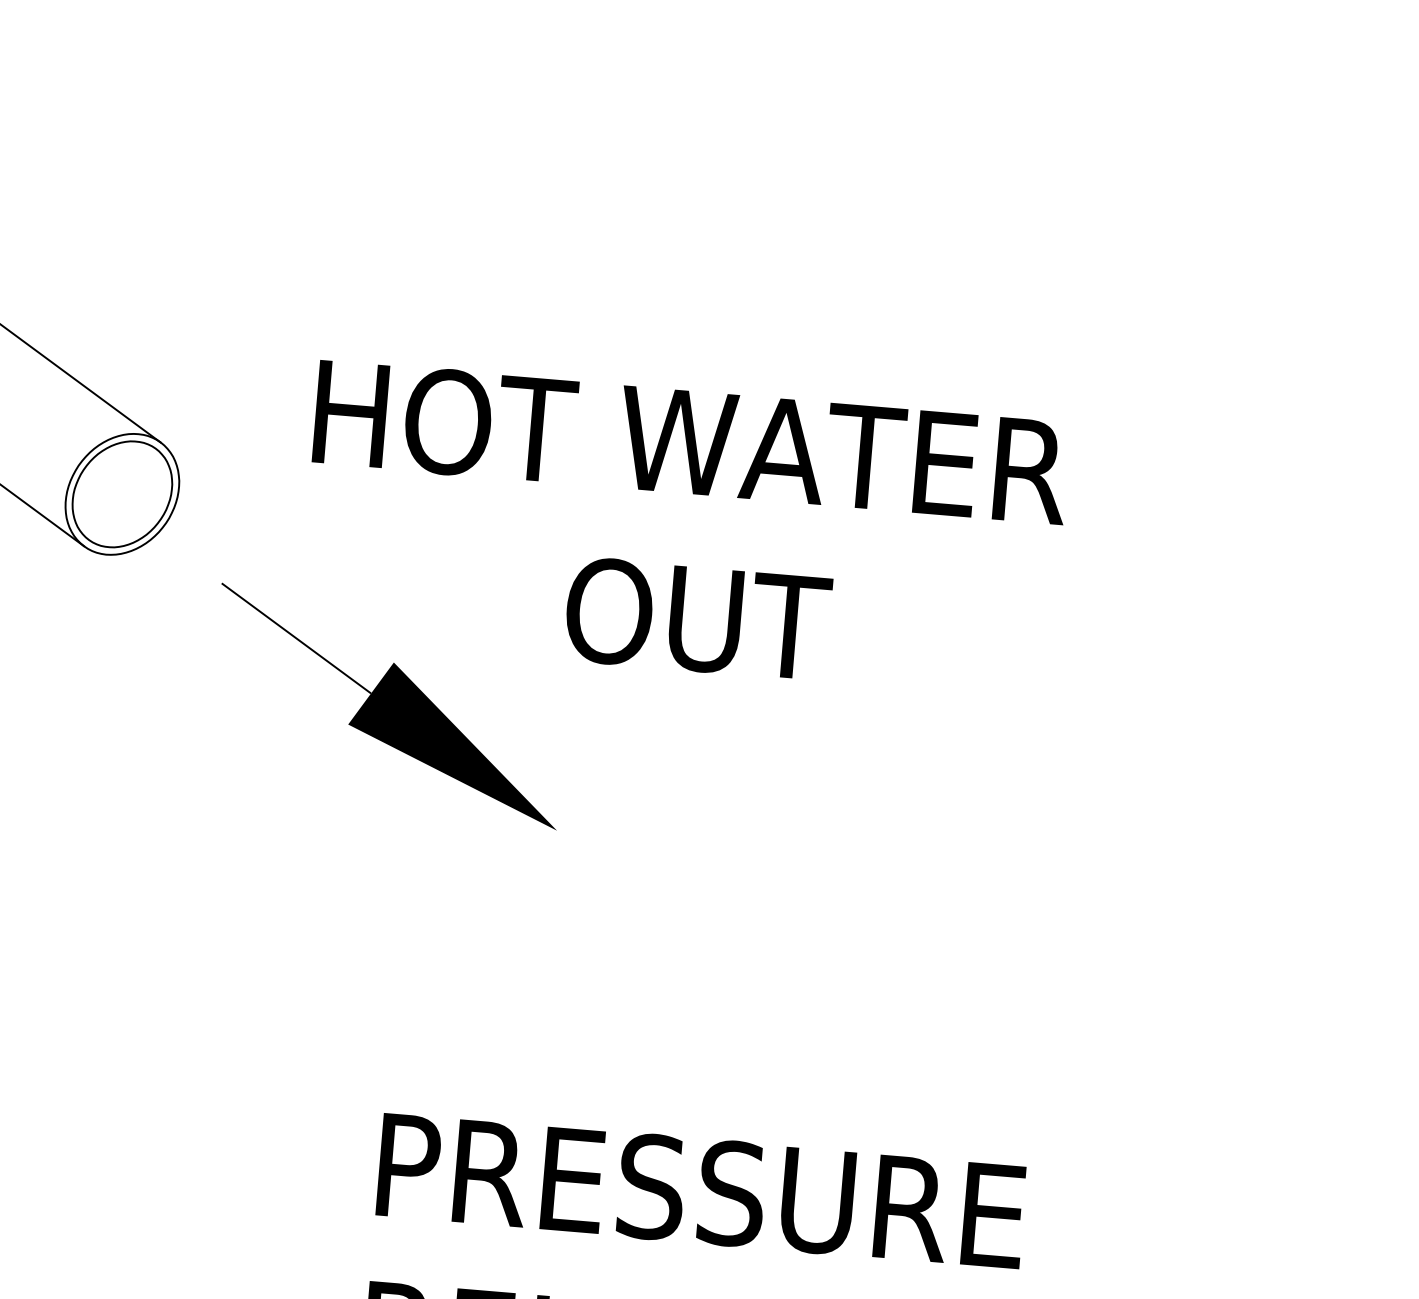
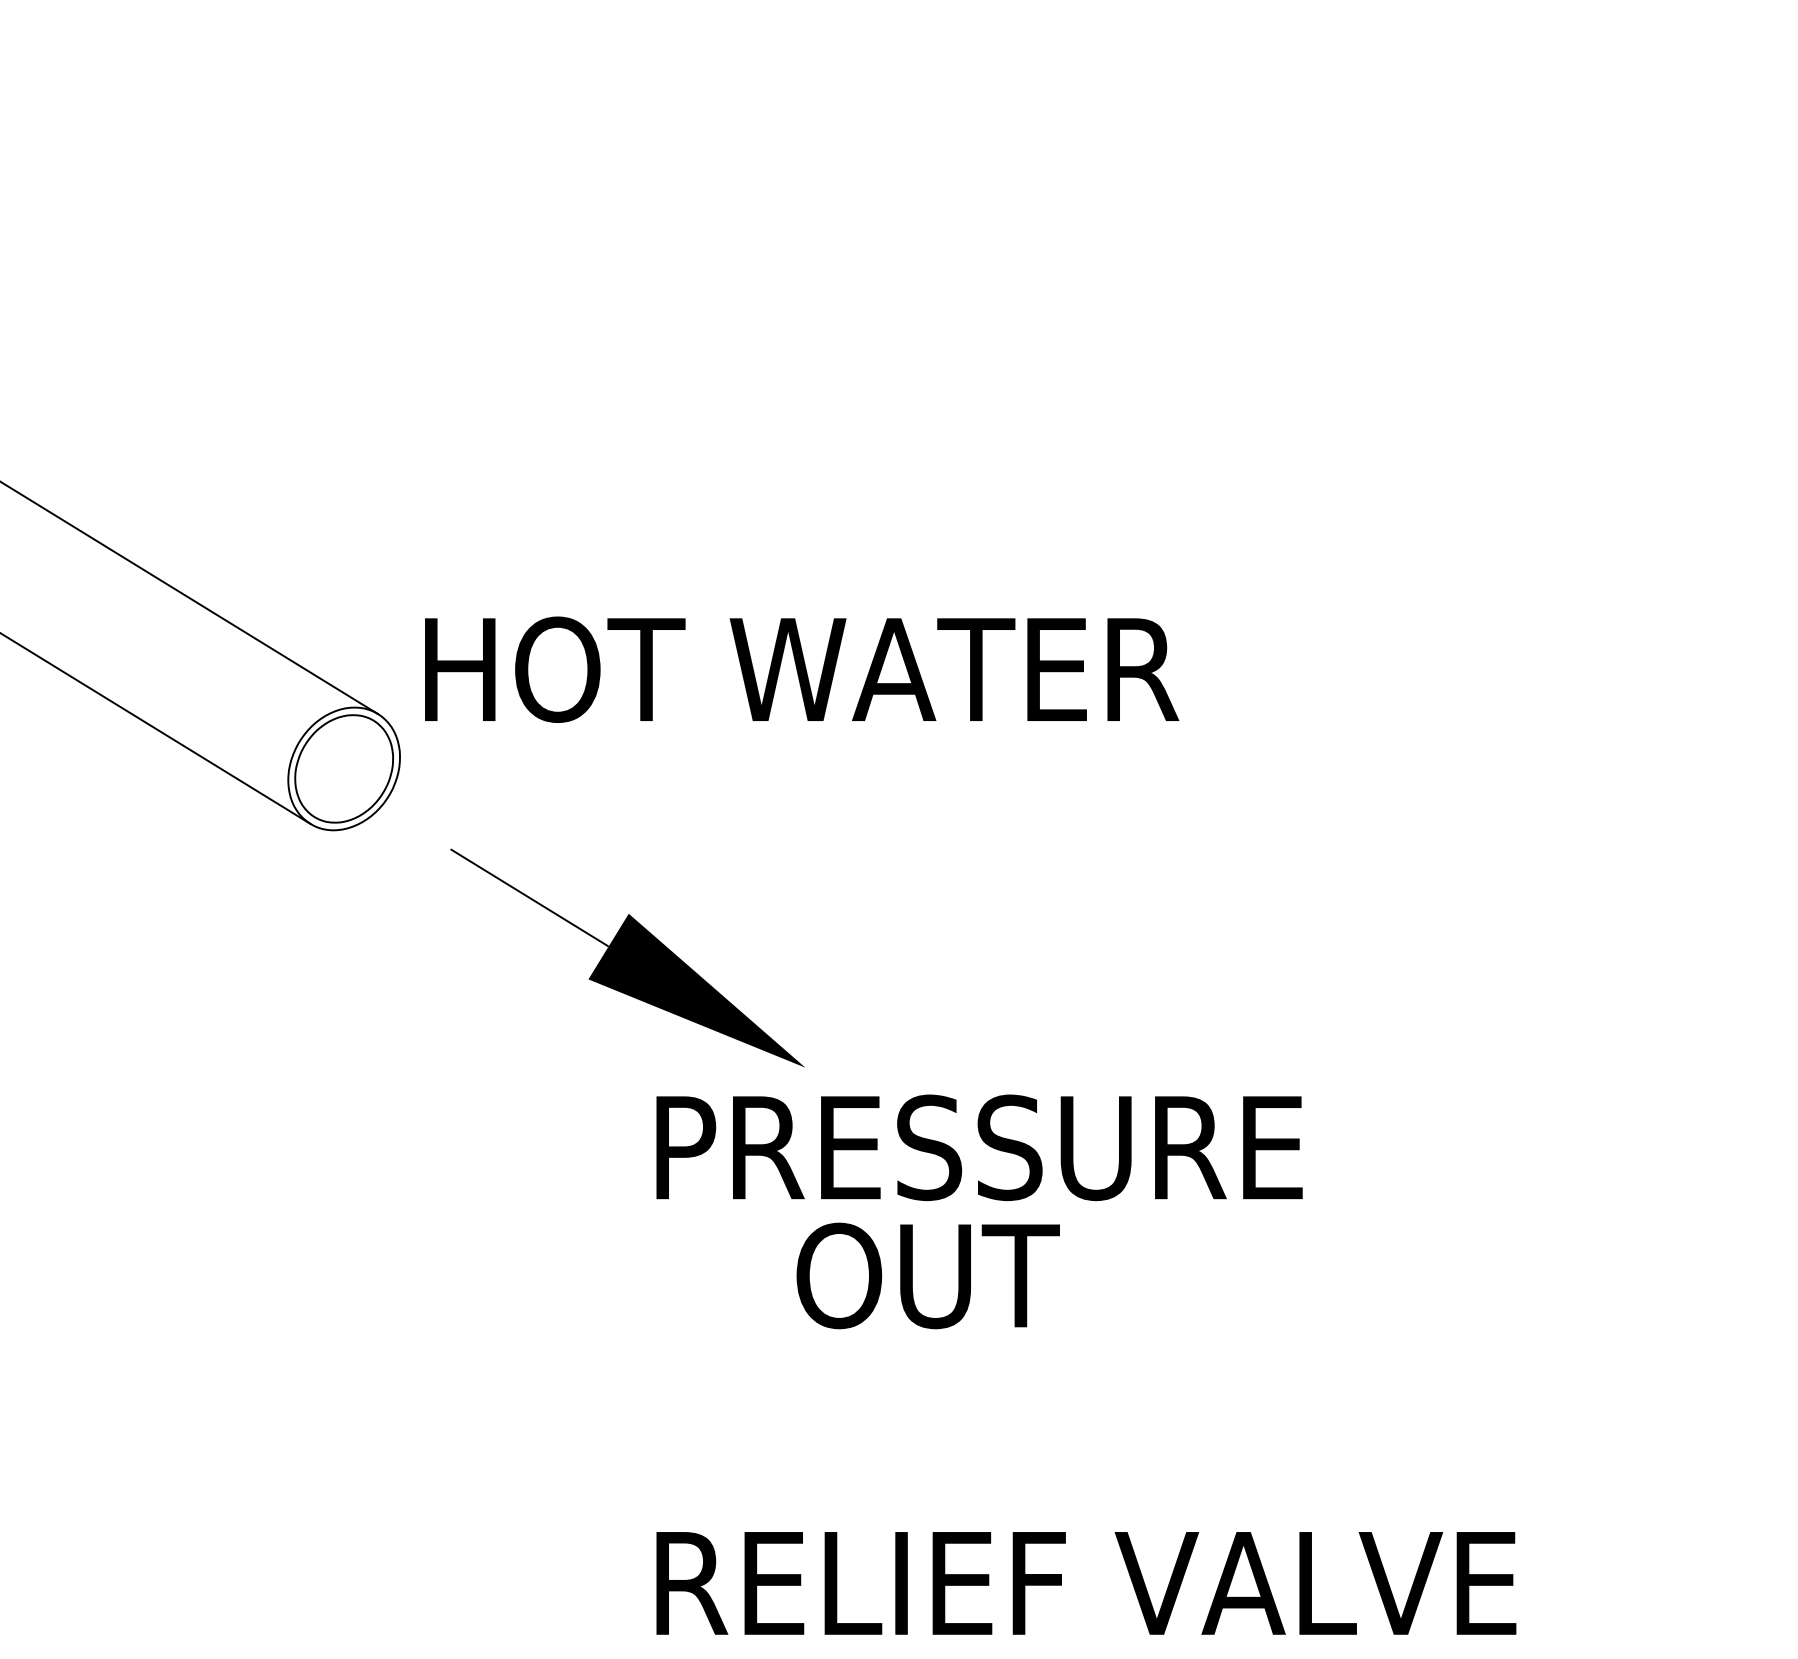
text: (692, 442) -> (802, 669), moved
text: (697, 618) -> (927, 1275), moved
text: (701, 1190) -> (979, 1147), moved

